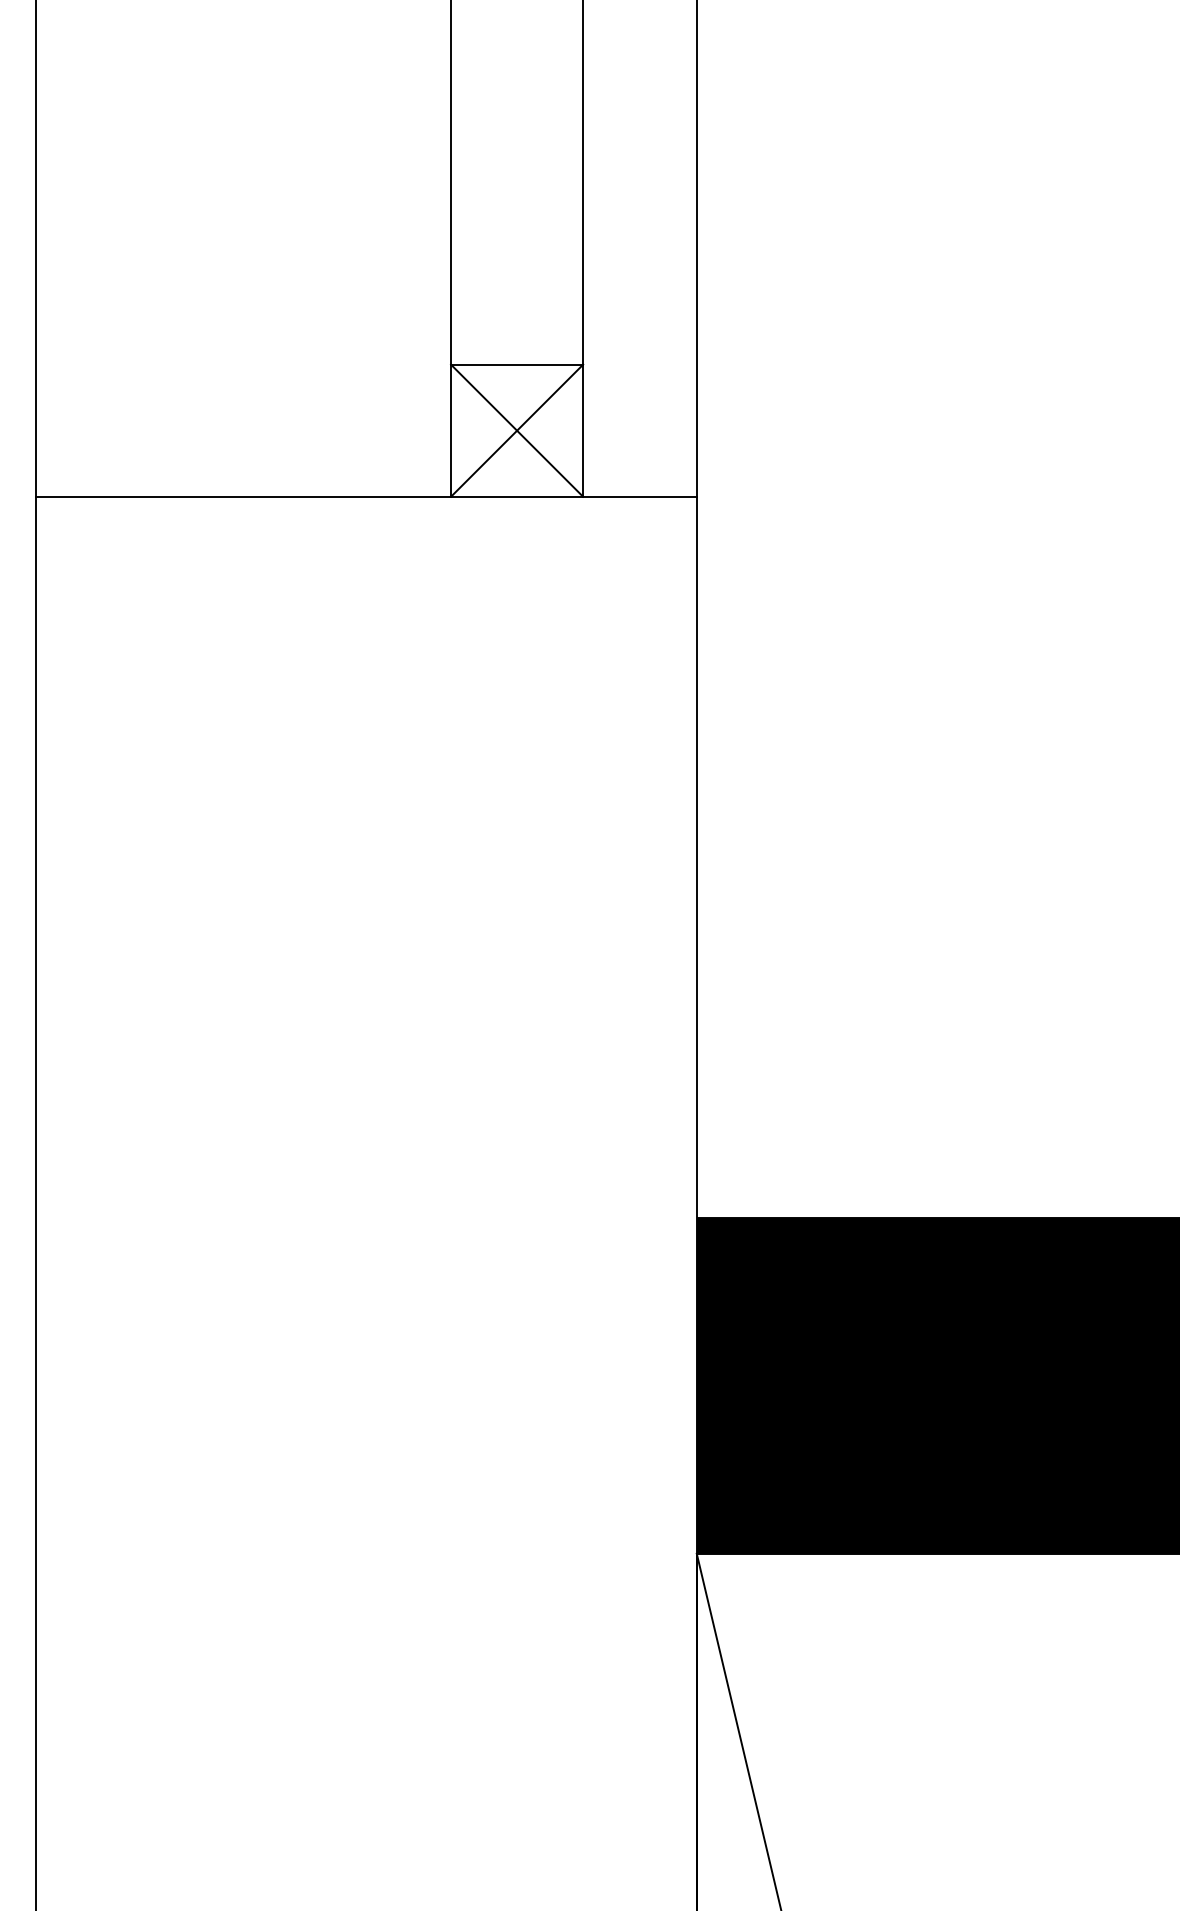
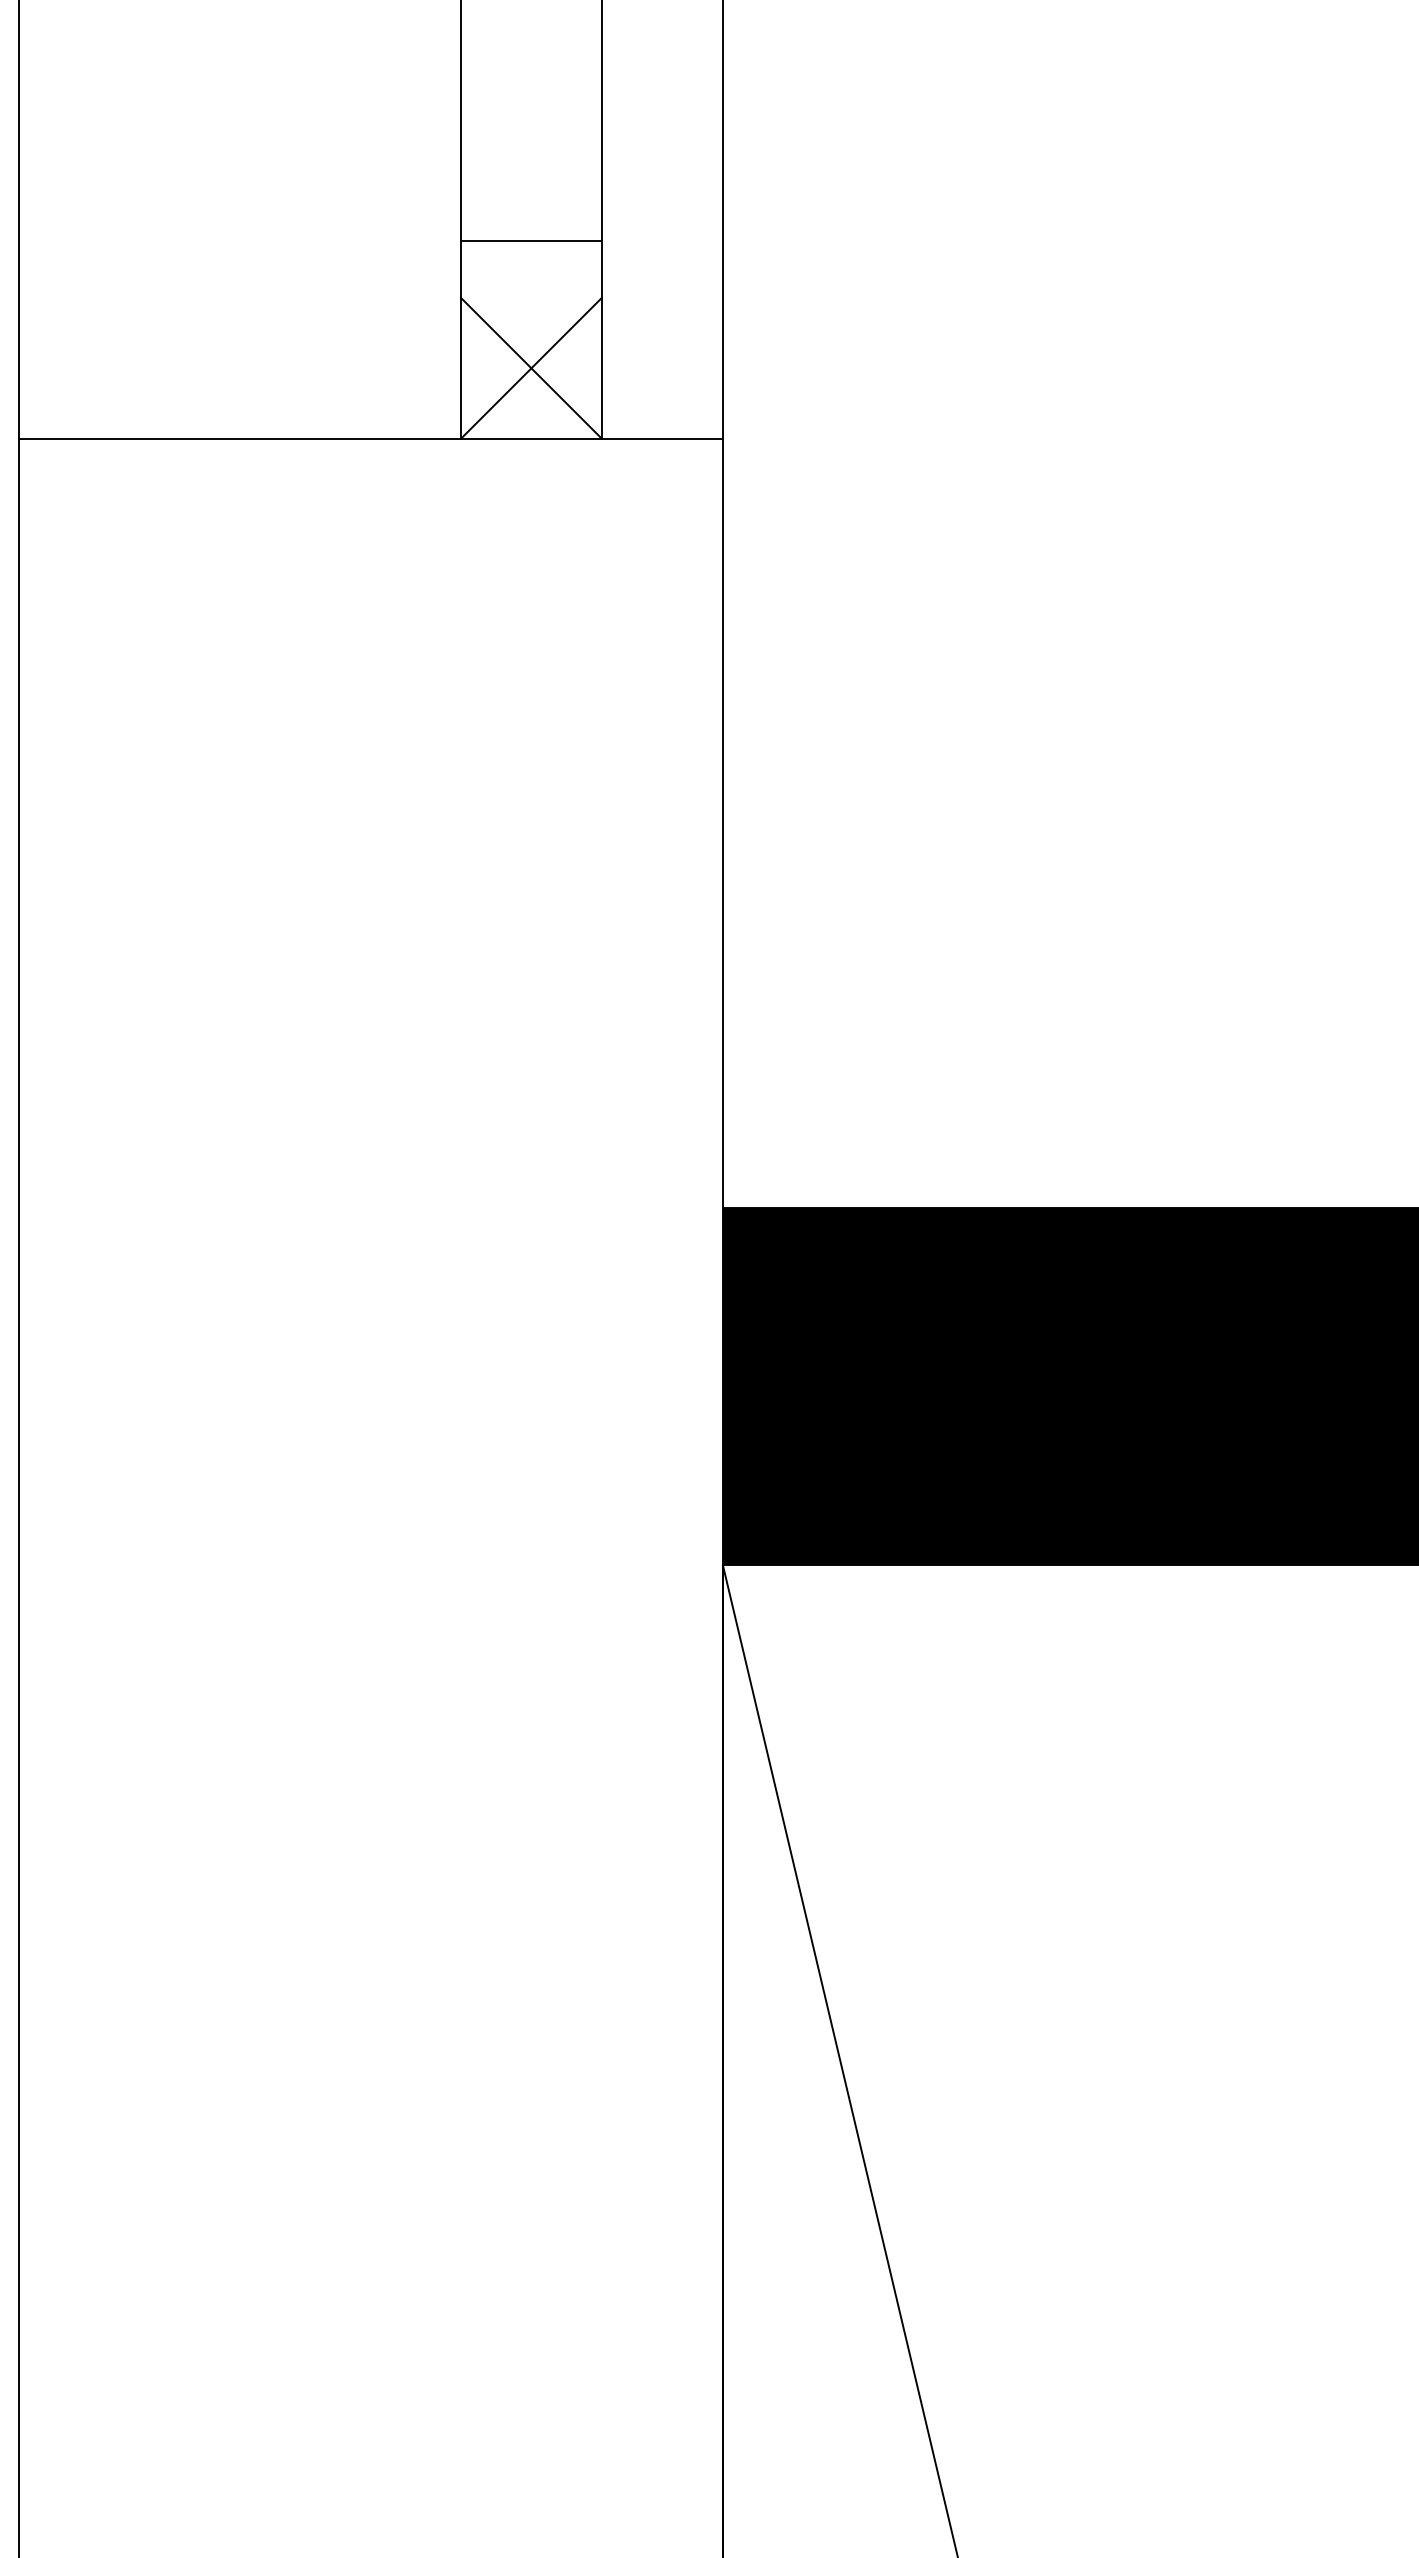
line: (517, 364) -> (531, 240), moved

